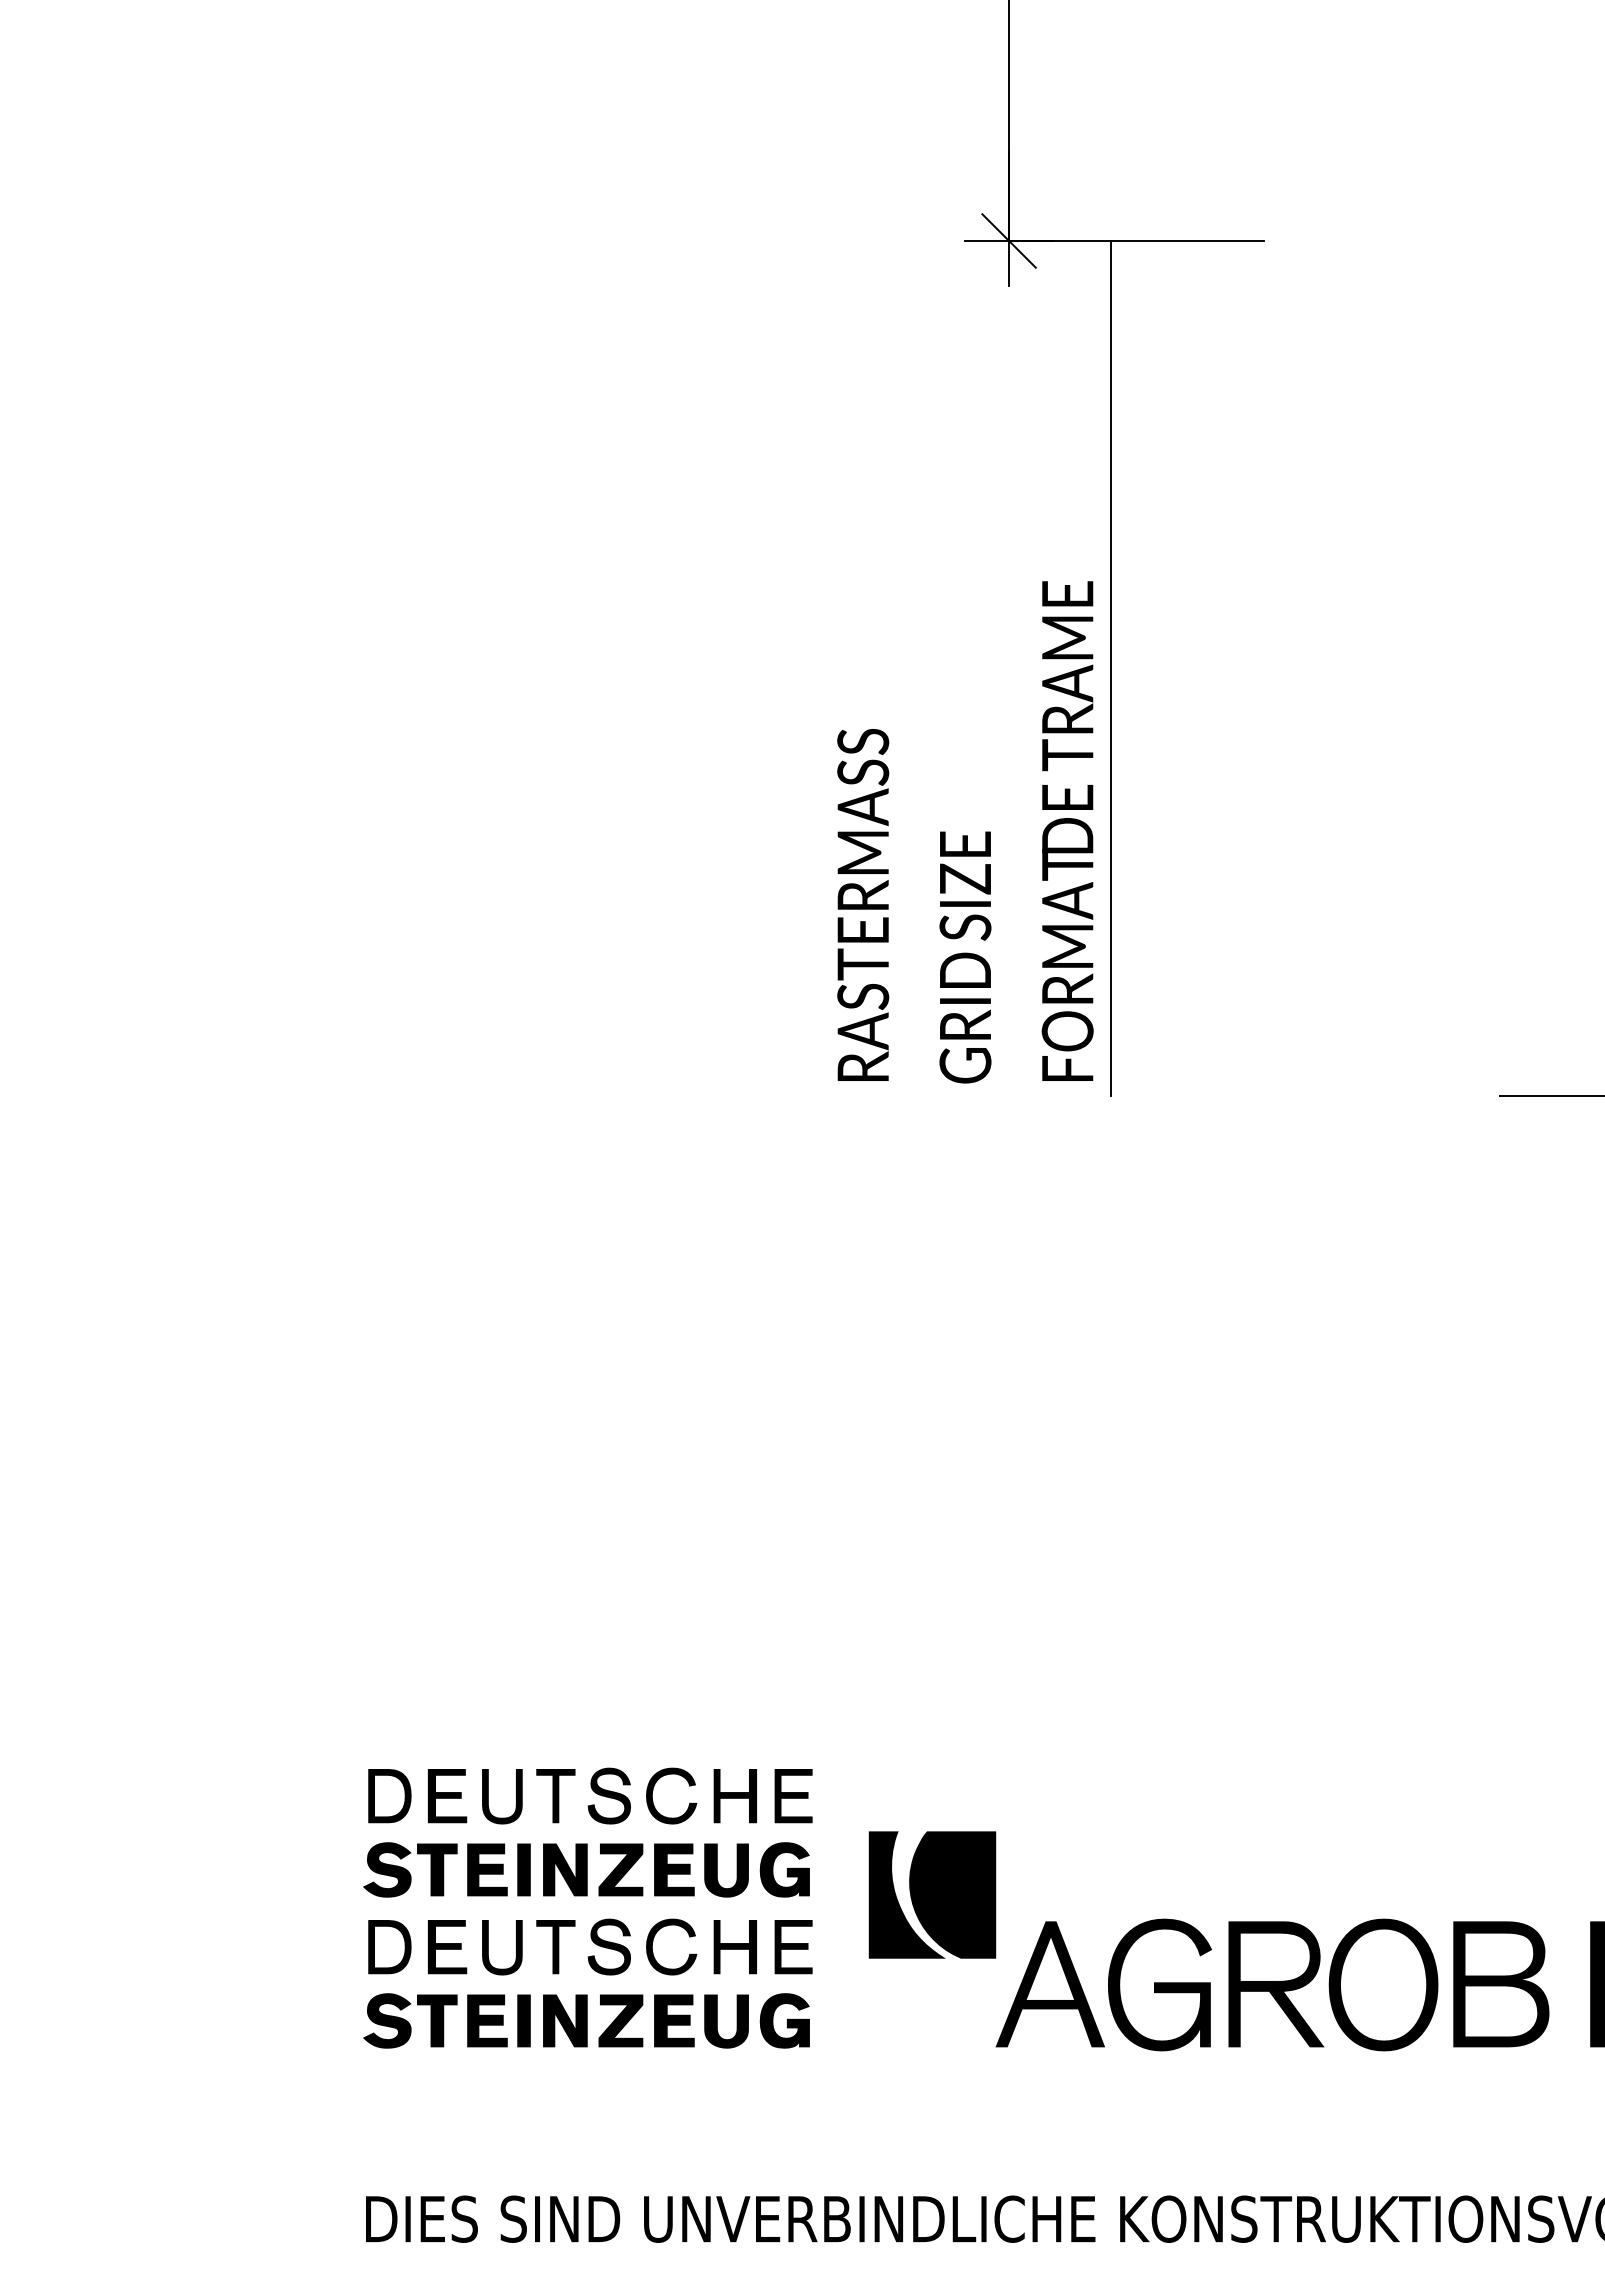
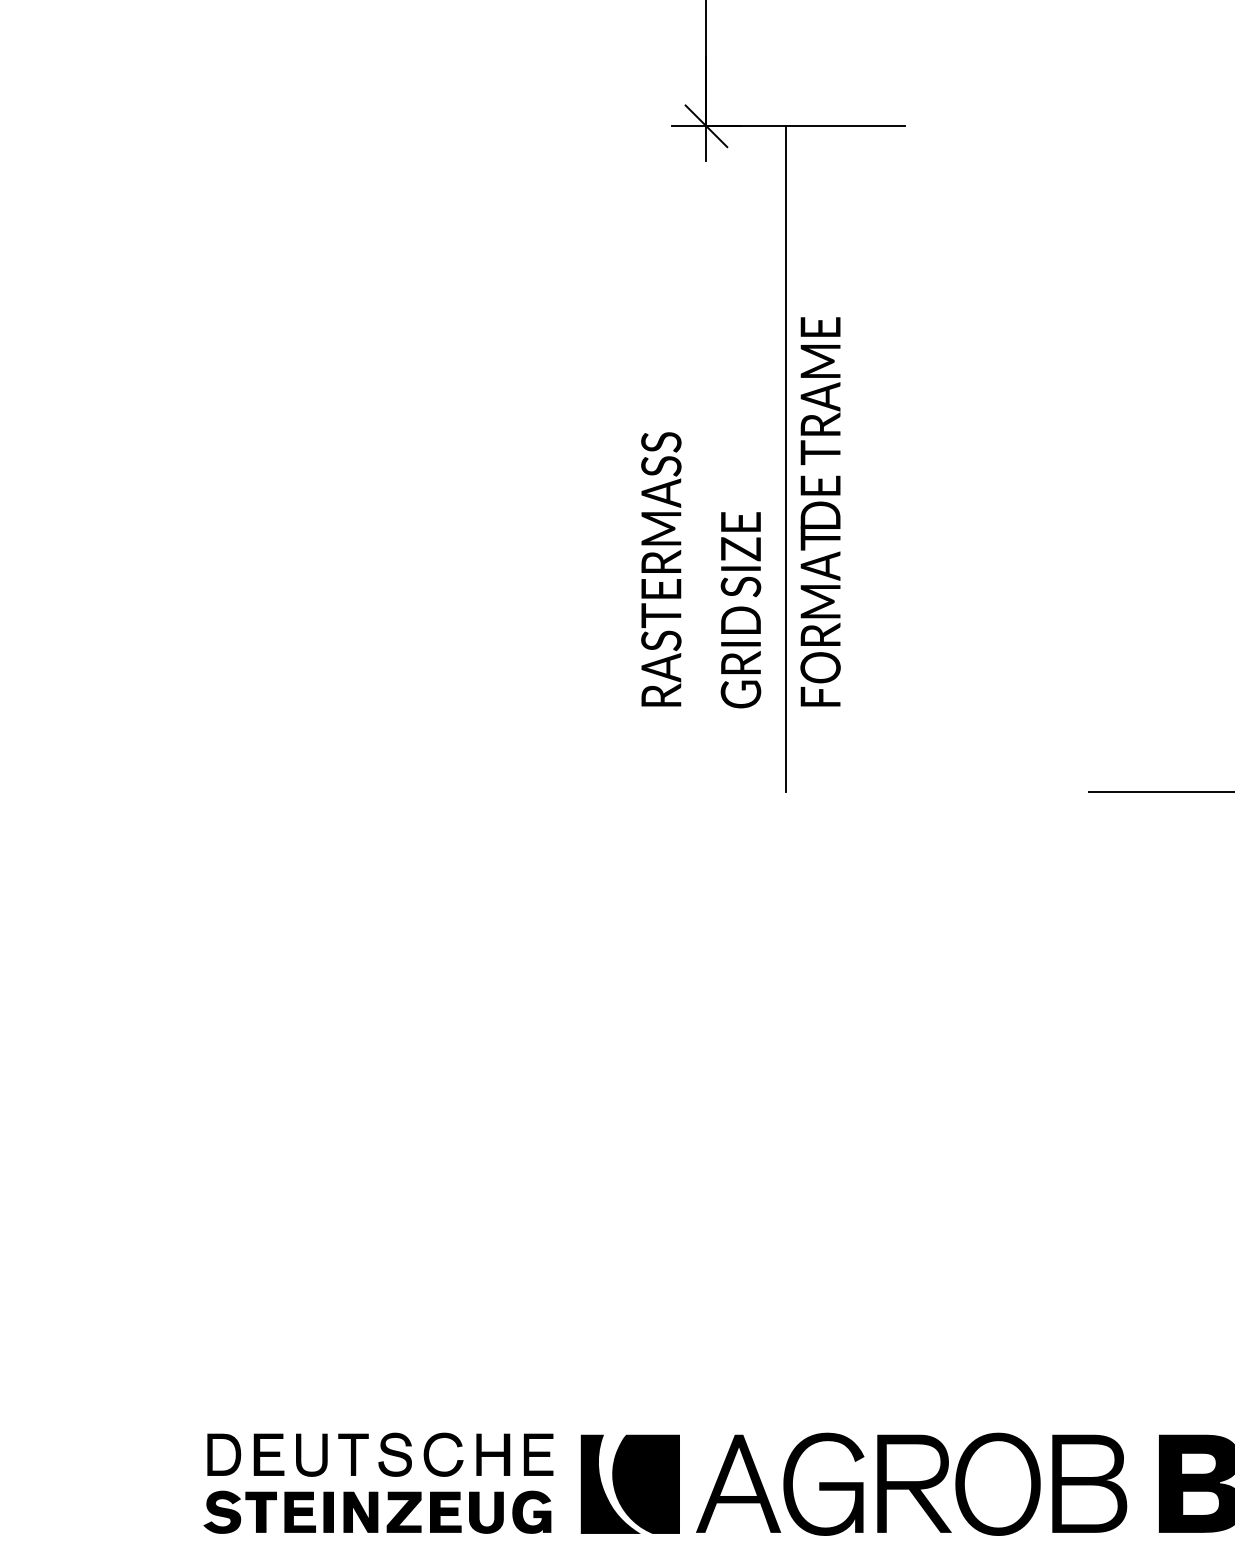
text: (965, 832) -> (741, 512), moved
part: (587, 1843) -> (378, 1374), removed
part: (932, 1894) -> (630, 1483), moved

